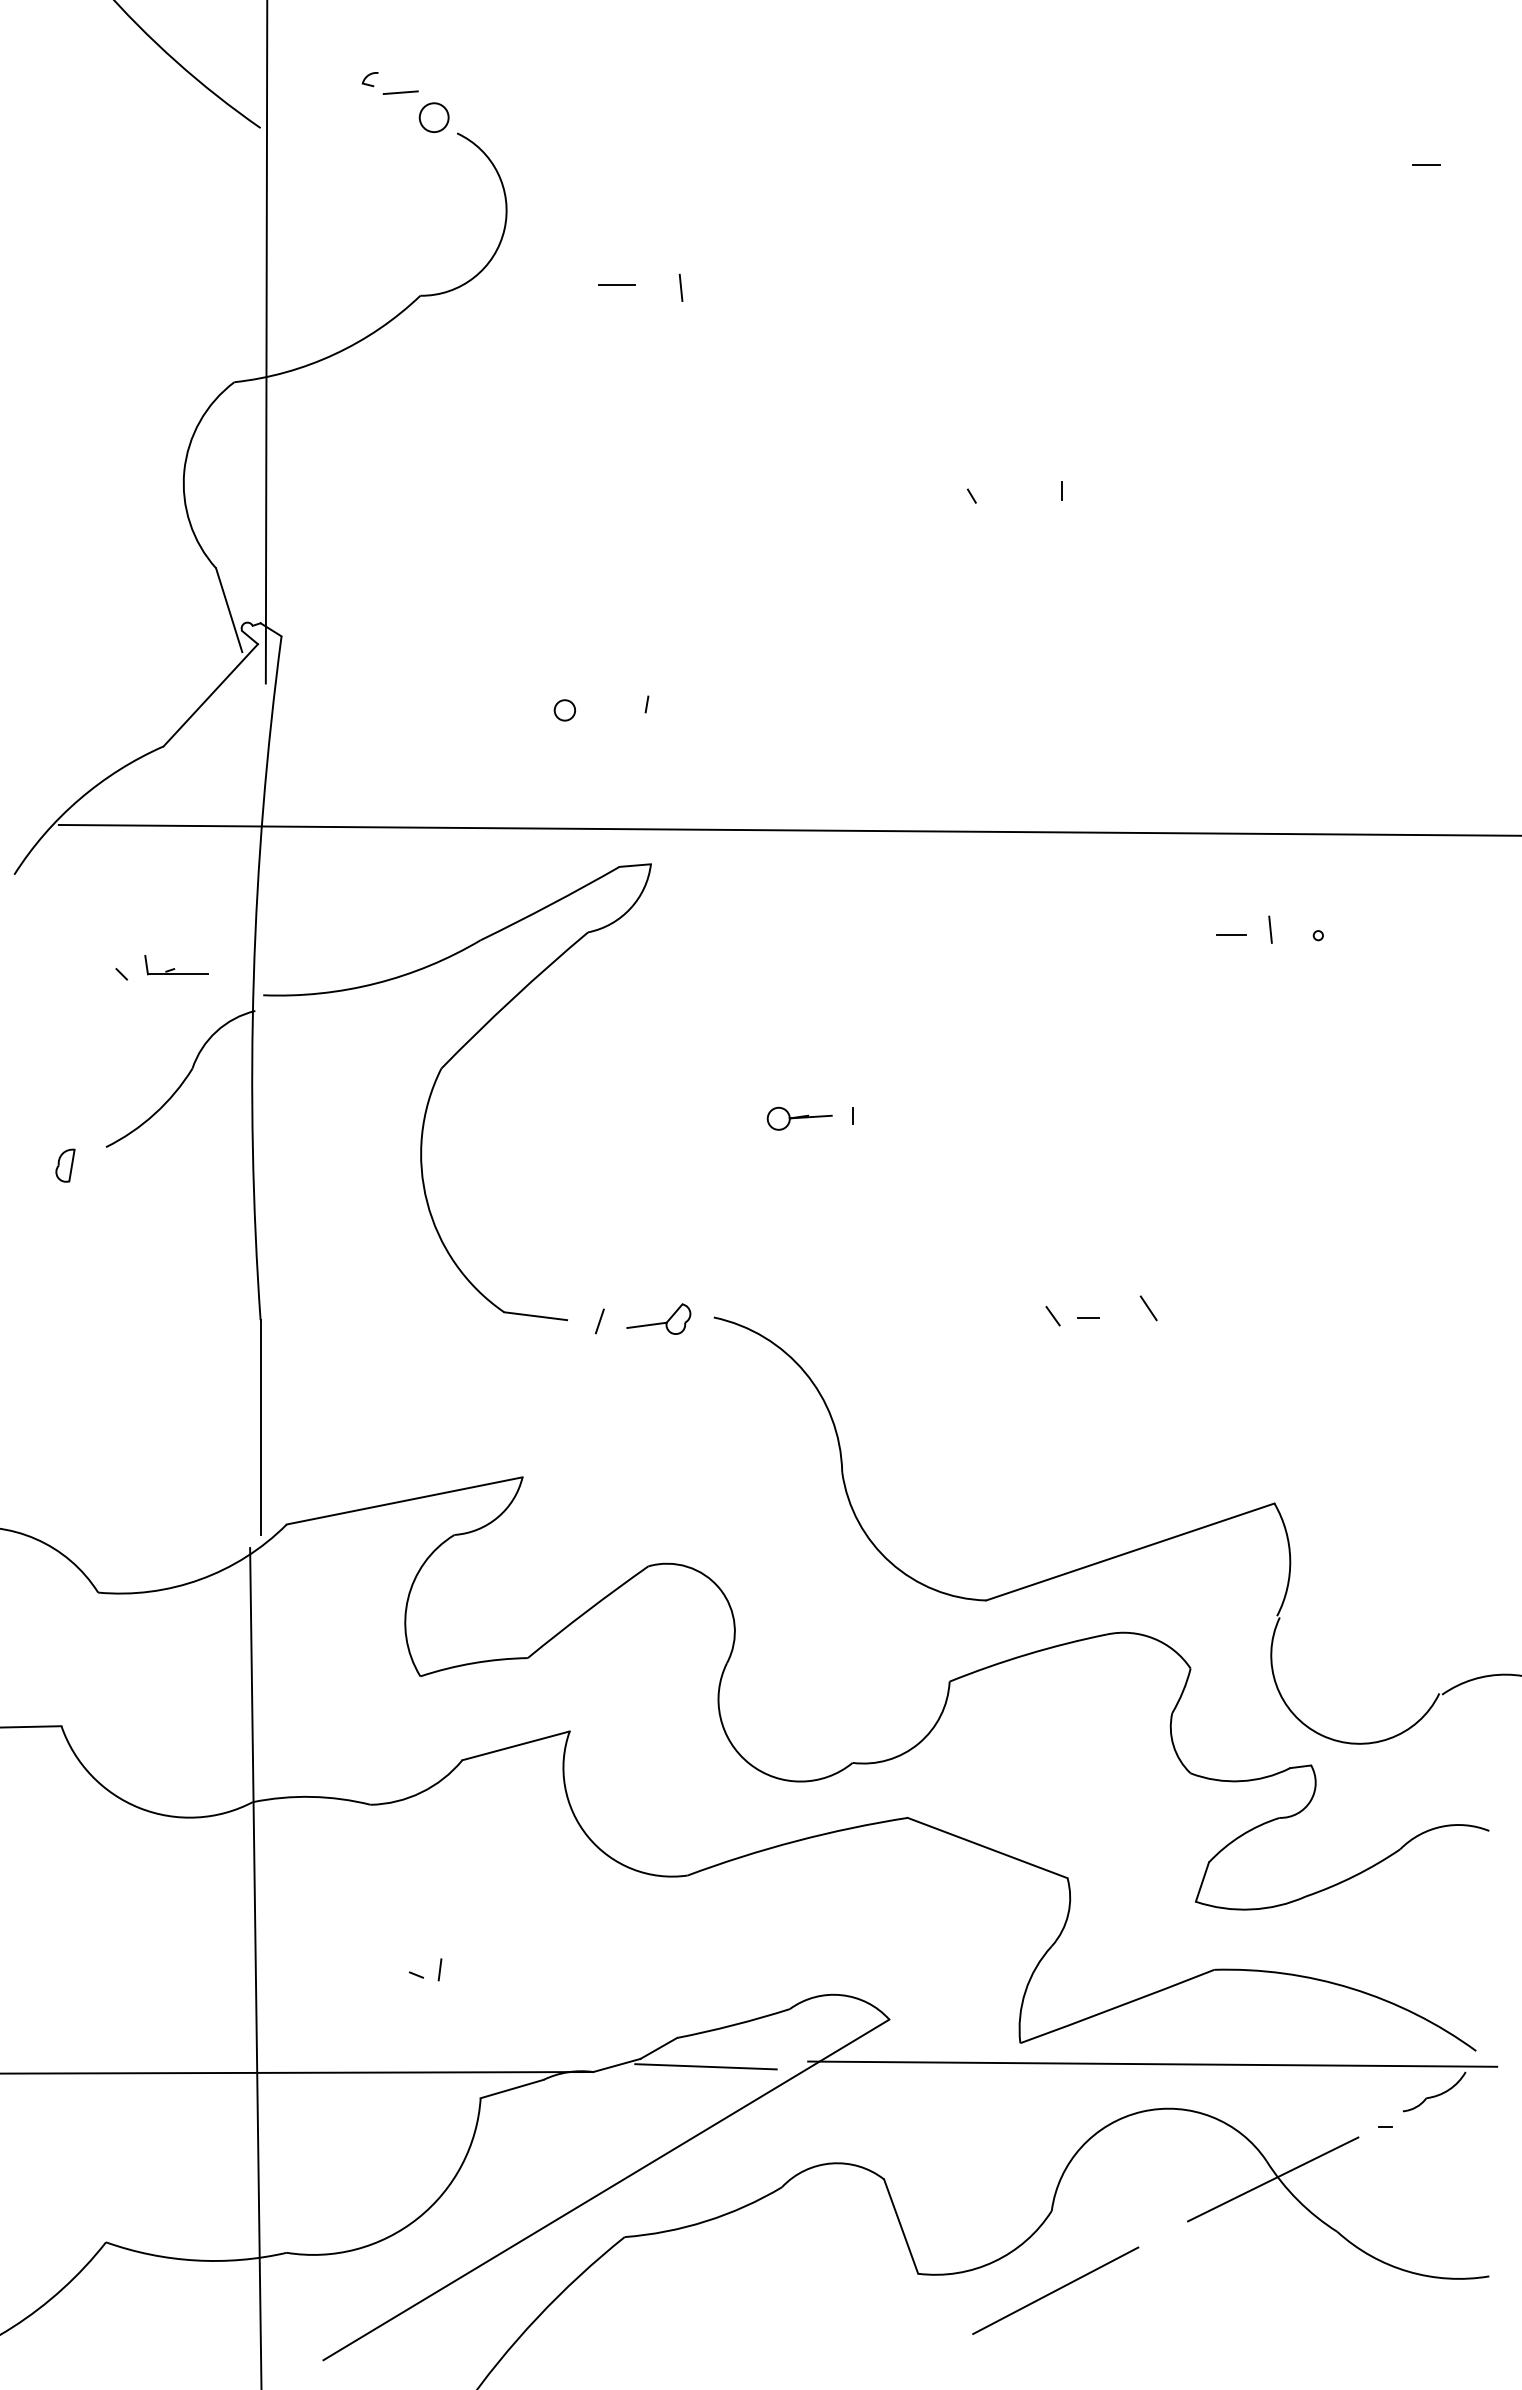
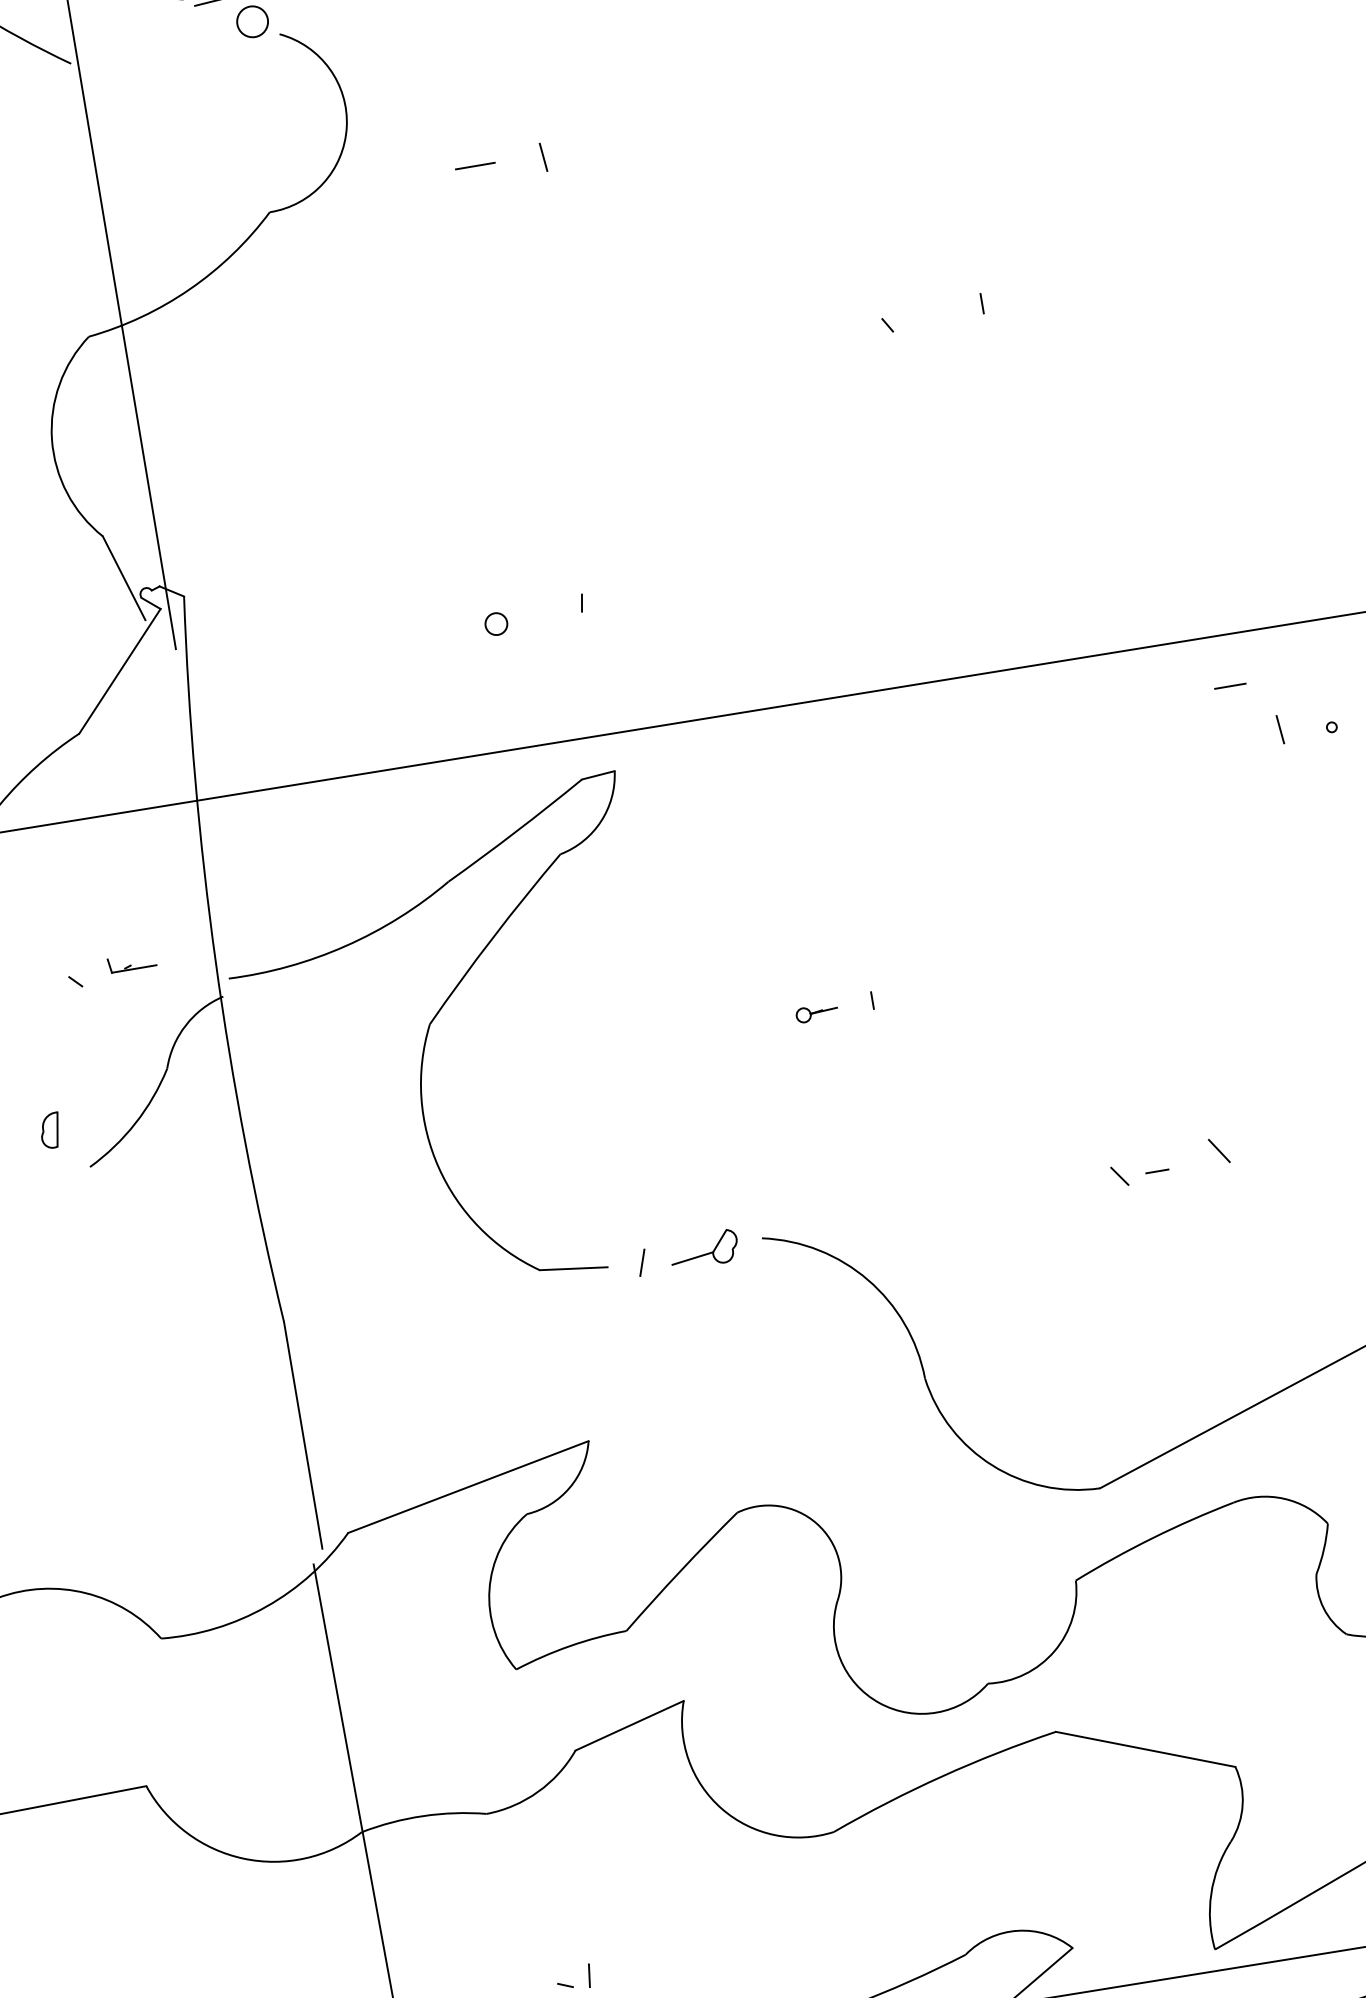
line: (1231, 934) -> (1230, 685), moved
part: (176, 965) -> (131, 962), size x0.7
part: (799, 1118) -> (816, 1012), size x0.6
part: (65, 1165) -> (50, 1130), moved

